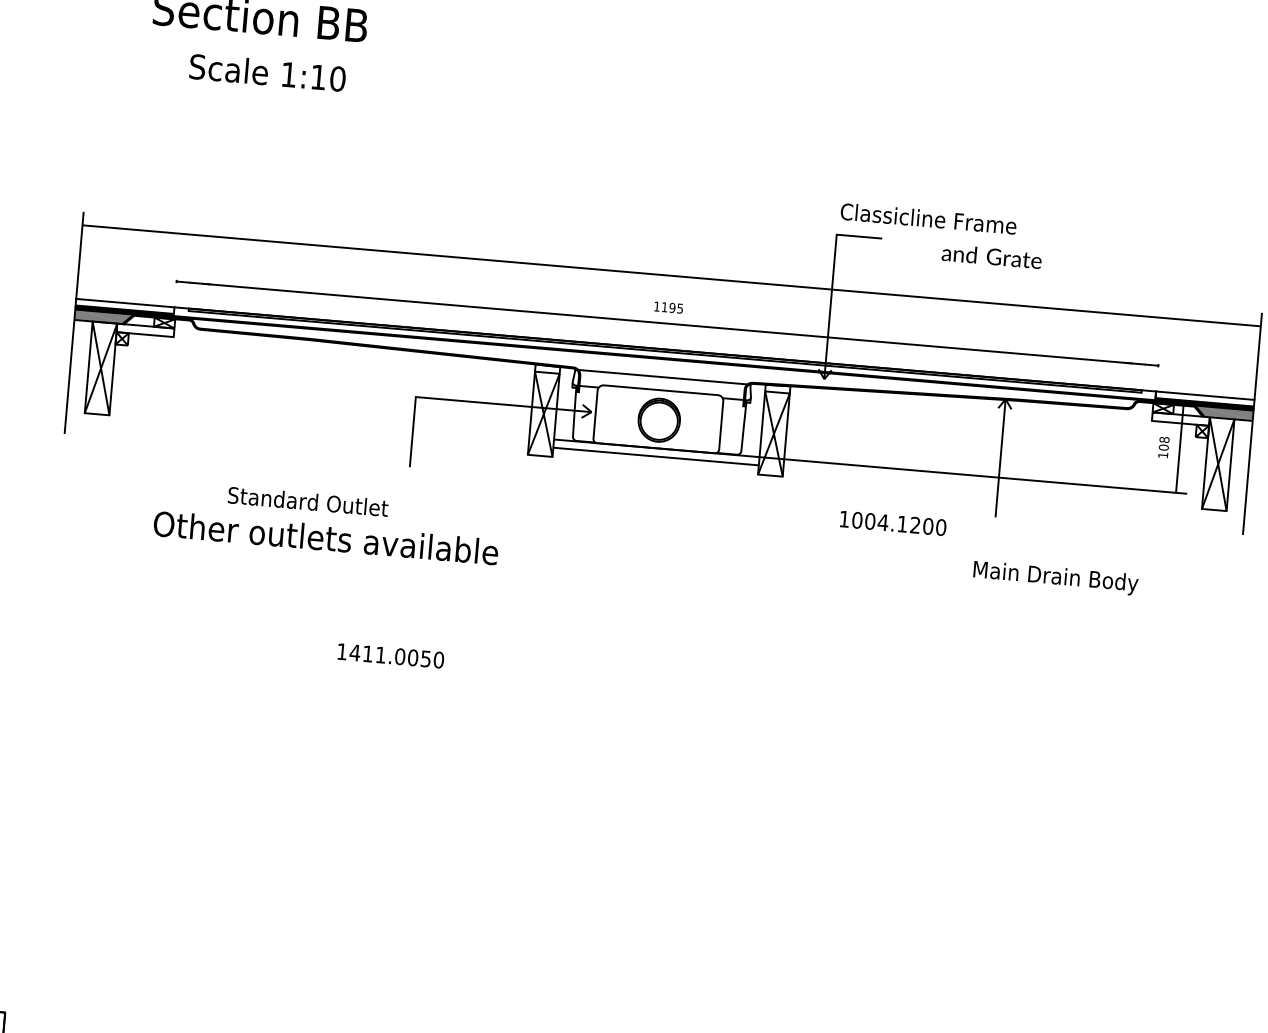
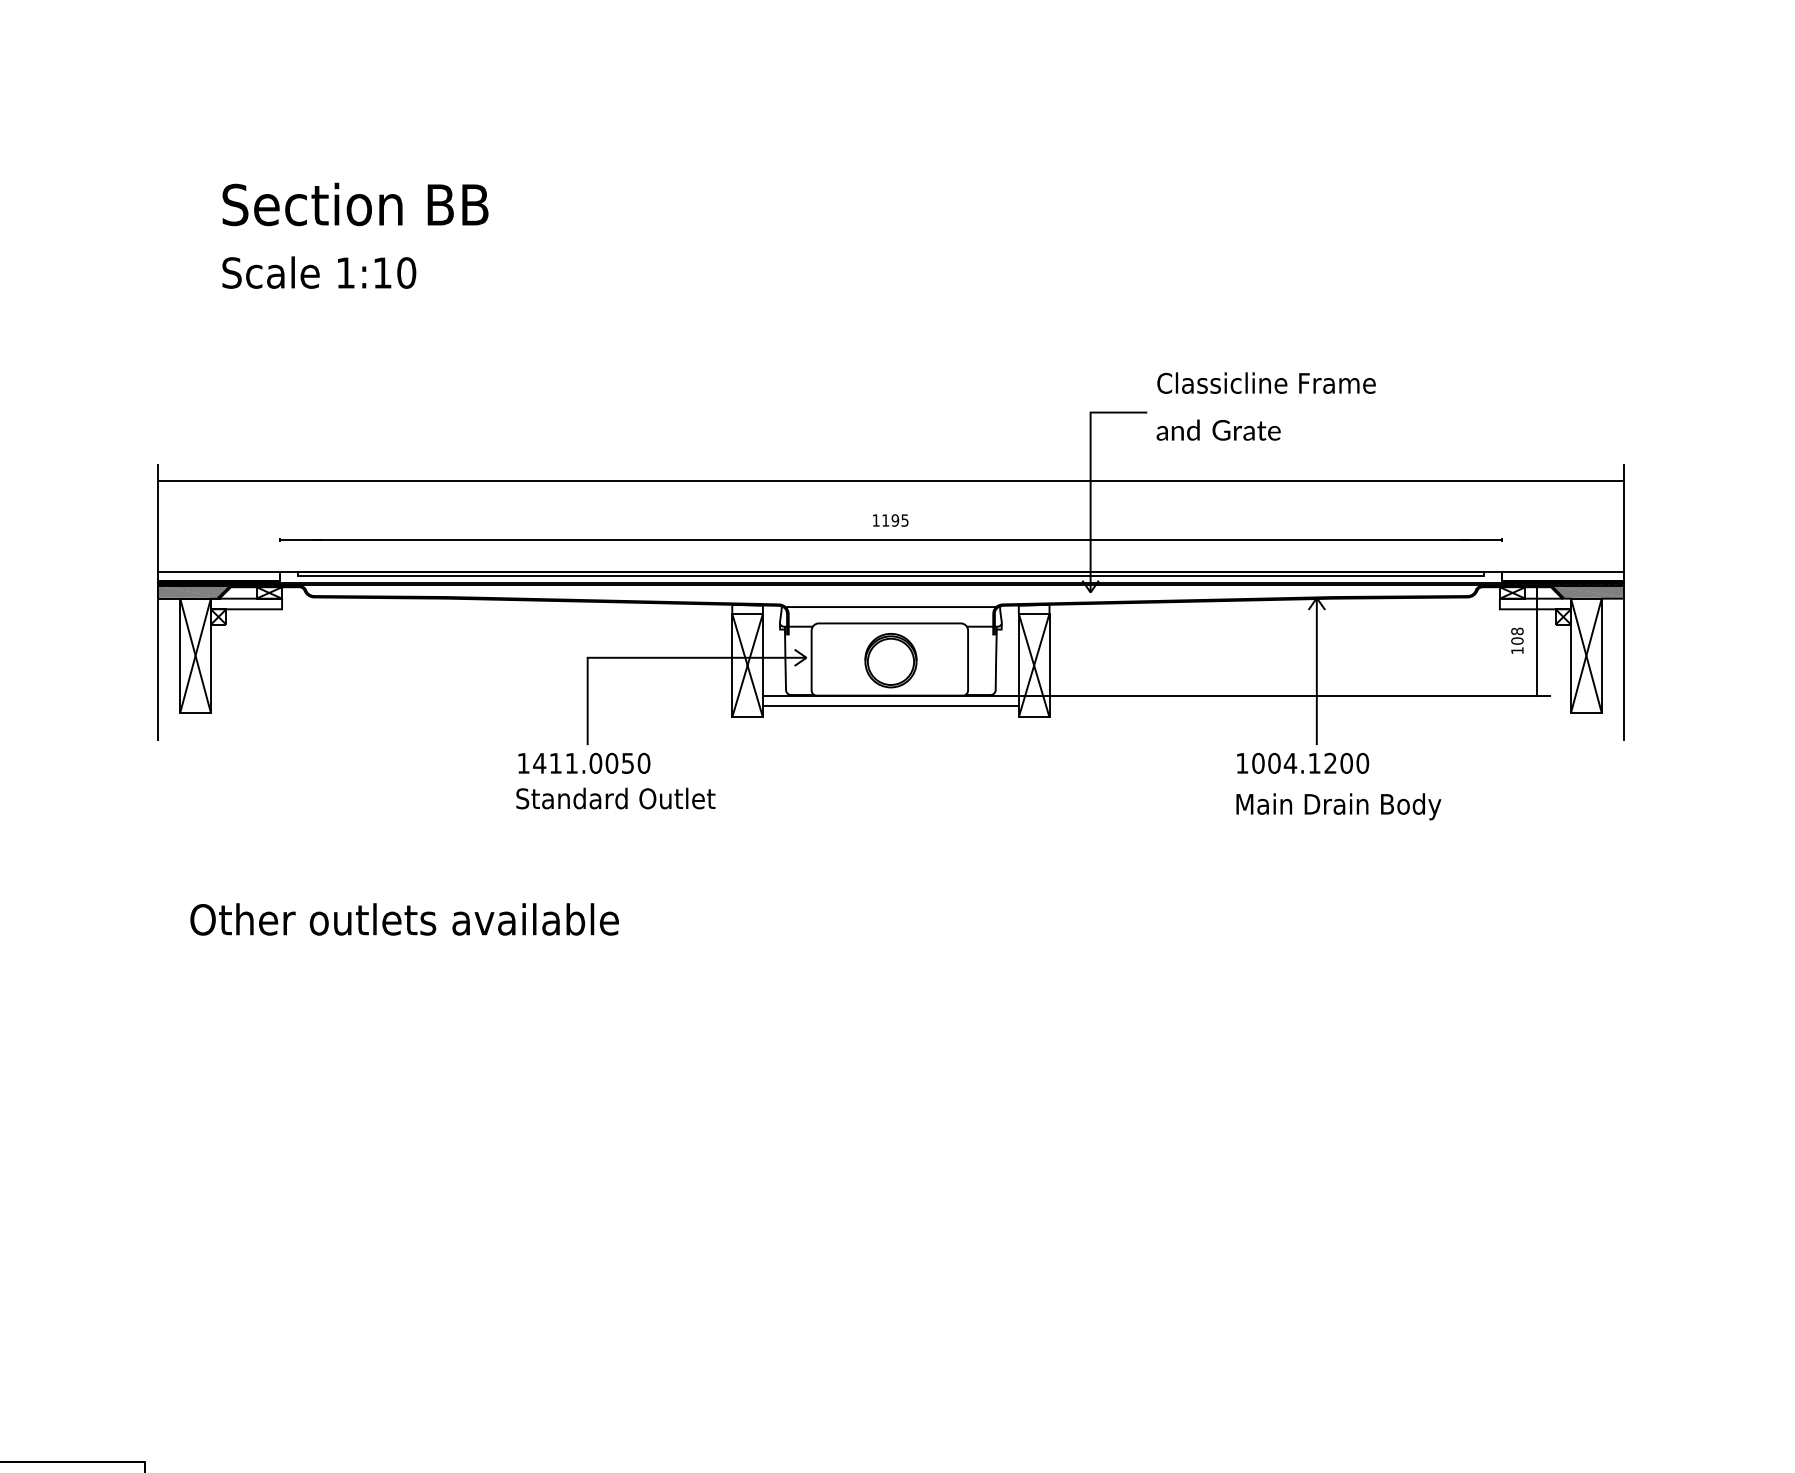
text: (267, 72) -> (319, 272), moved
text: (928, 218) -> (1266, 382), moved
text: (991, 256) -> (1218, 429), moved
text: (308, 501) -> (615, 798), moved
text: (893, 522) -> (1303, 762), moved
text: (325, 538) -> (404, 919), moved
text: (1055, 577) -> (1338, 806), moved
text: (391, 655) -> (584, 762), moved

